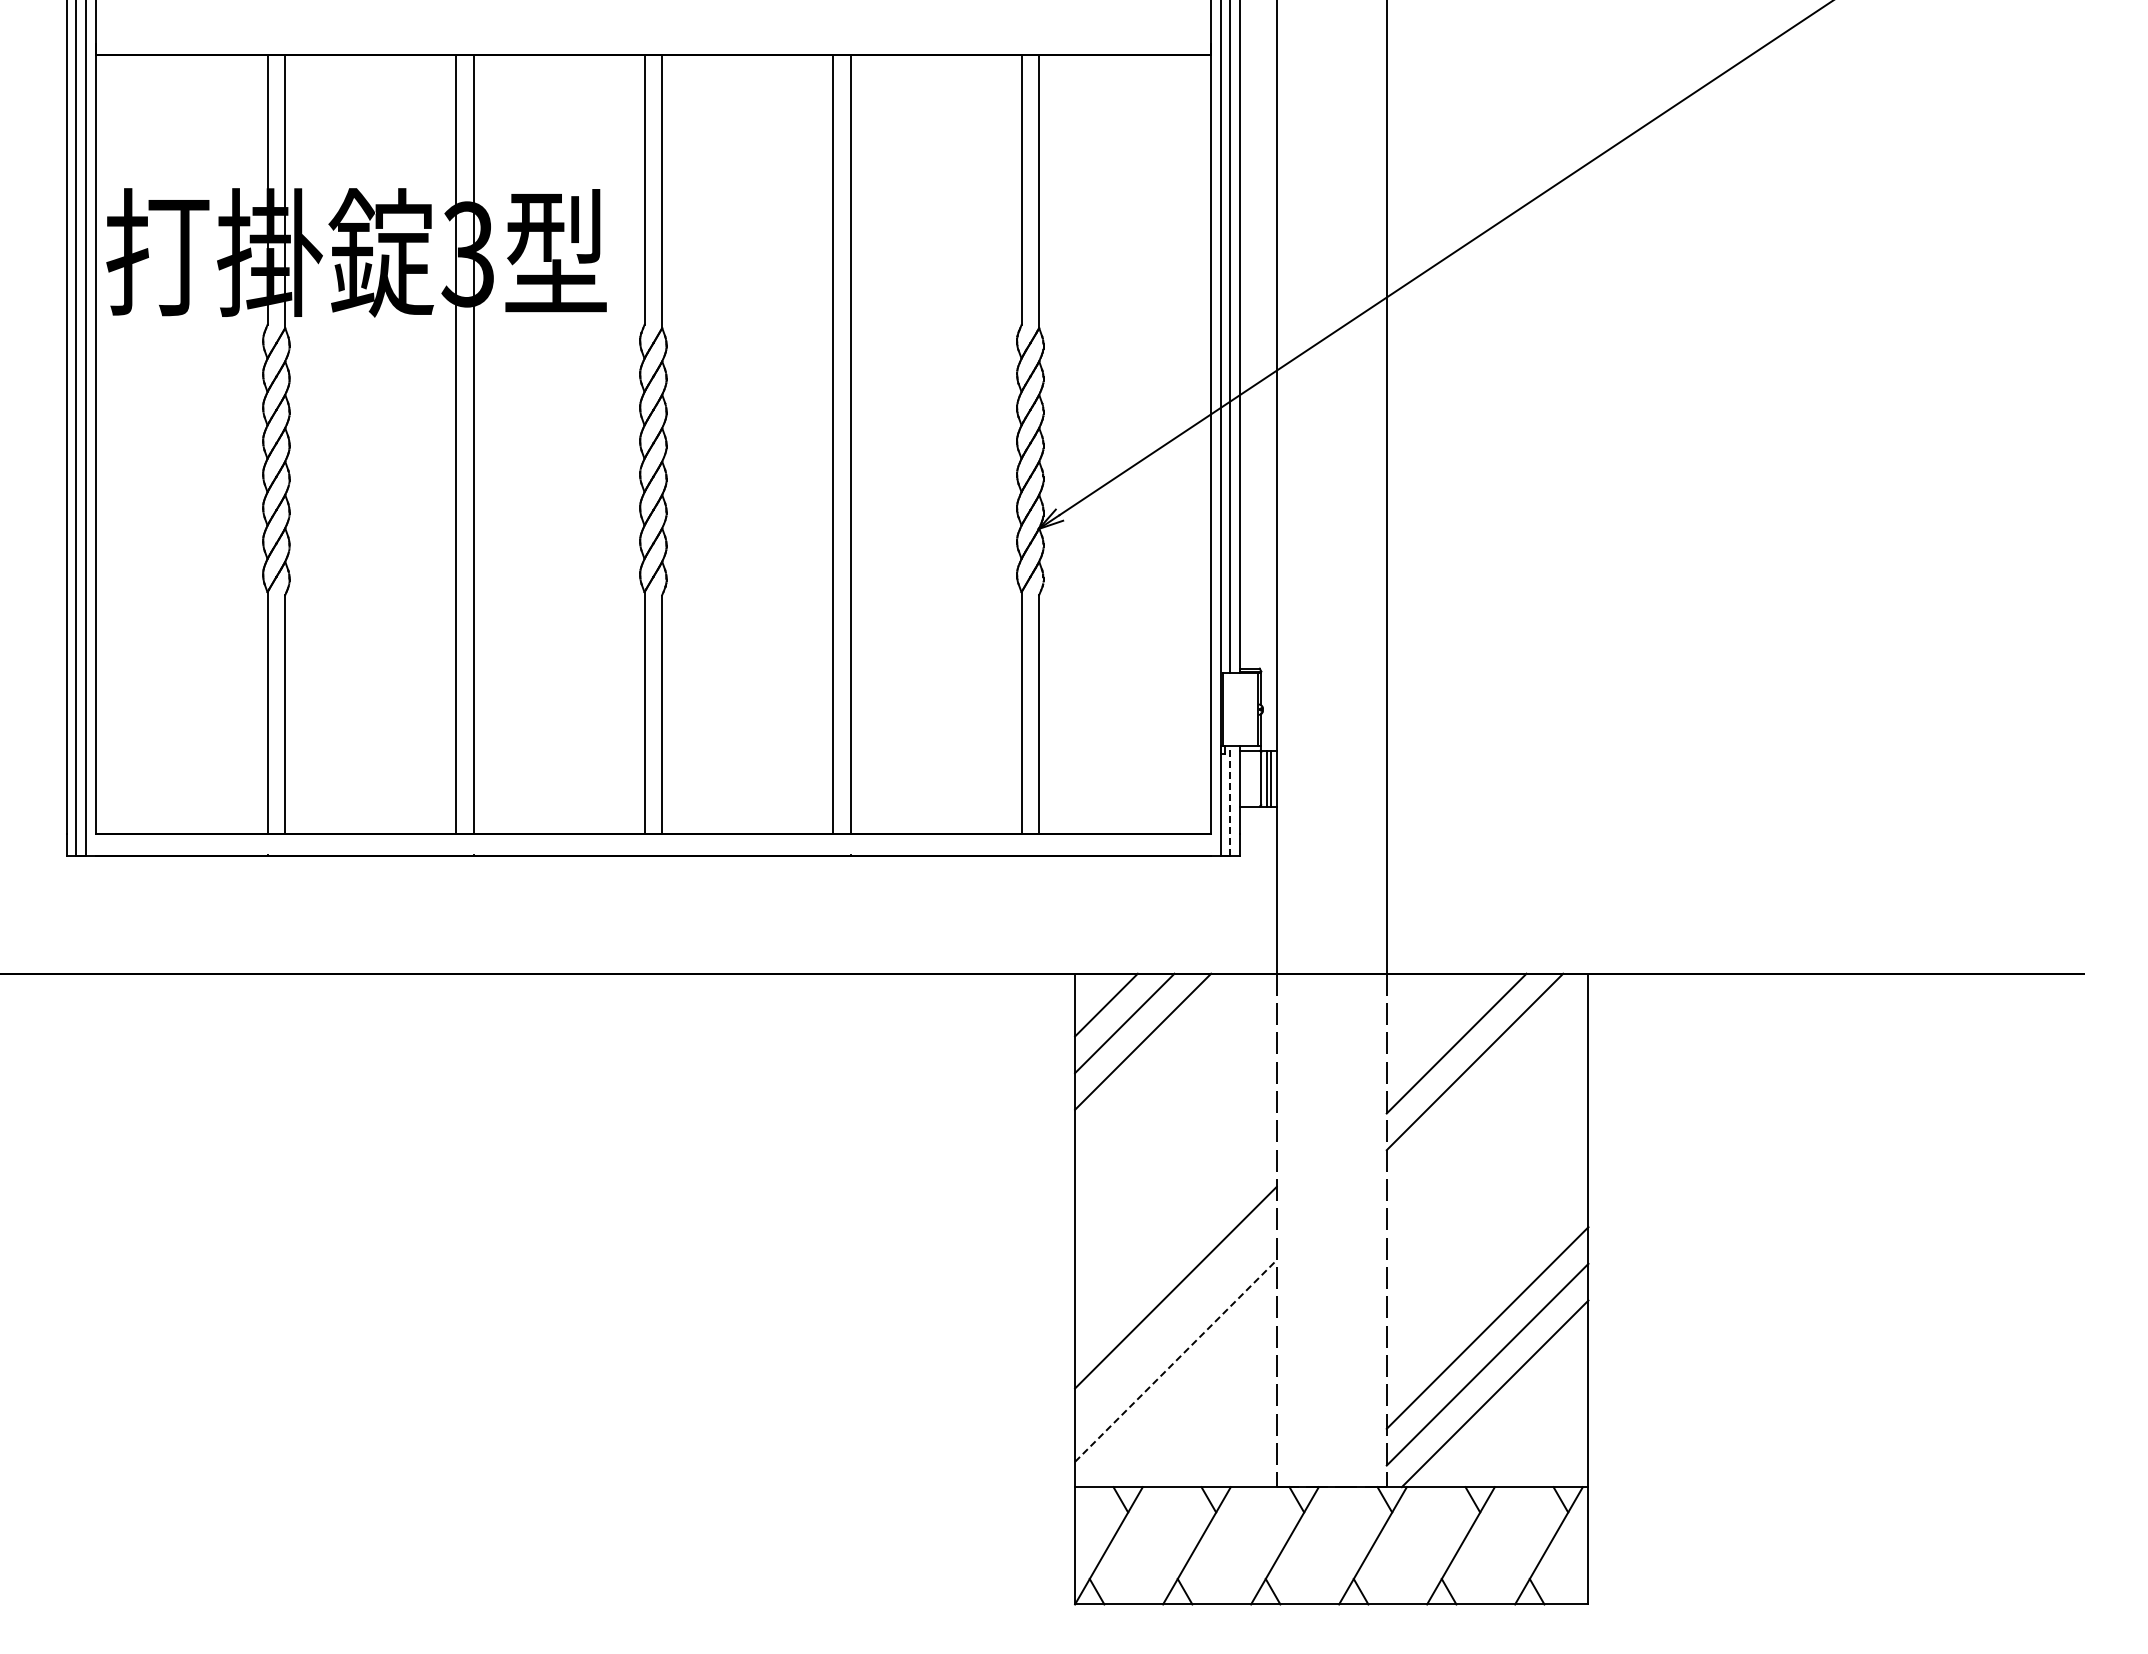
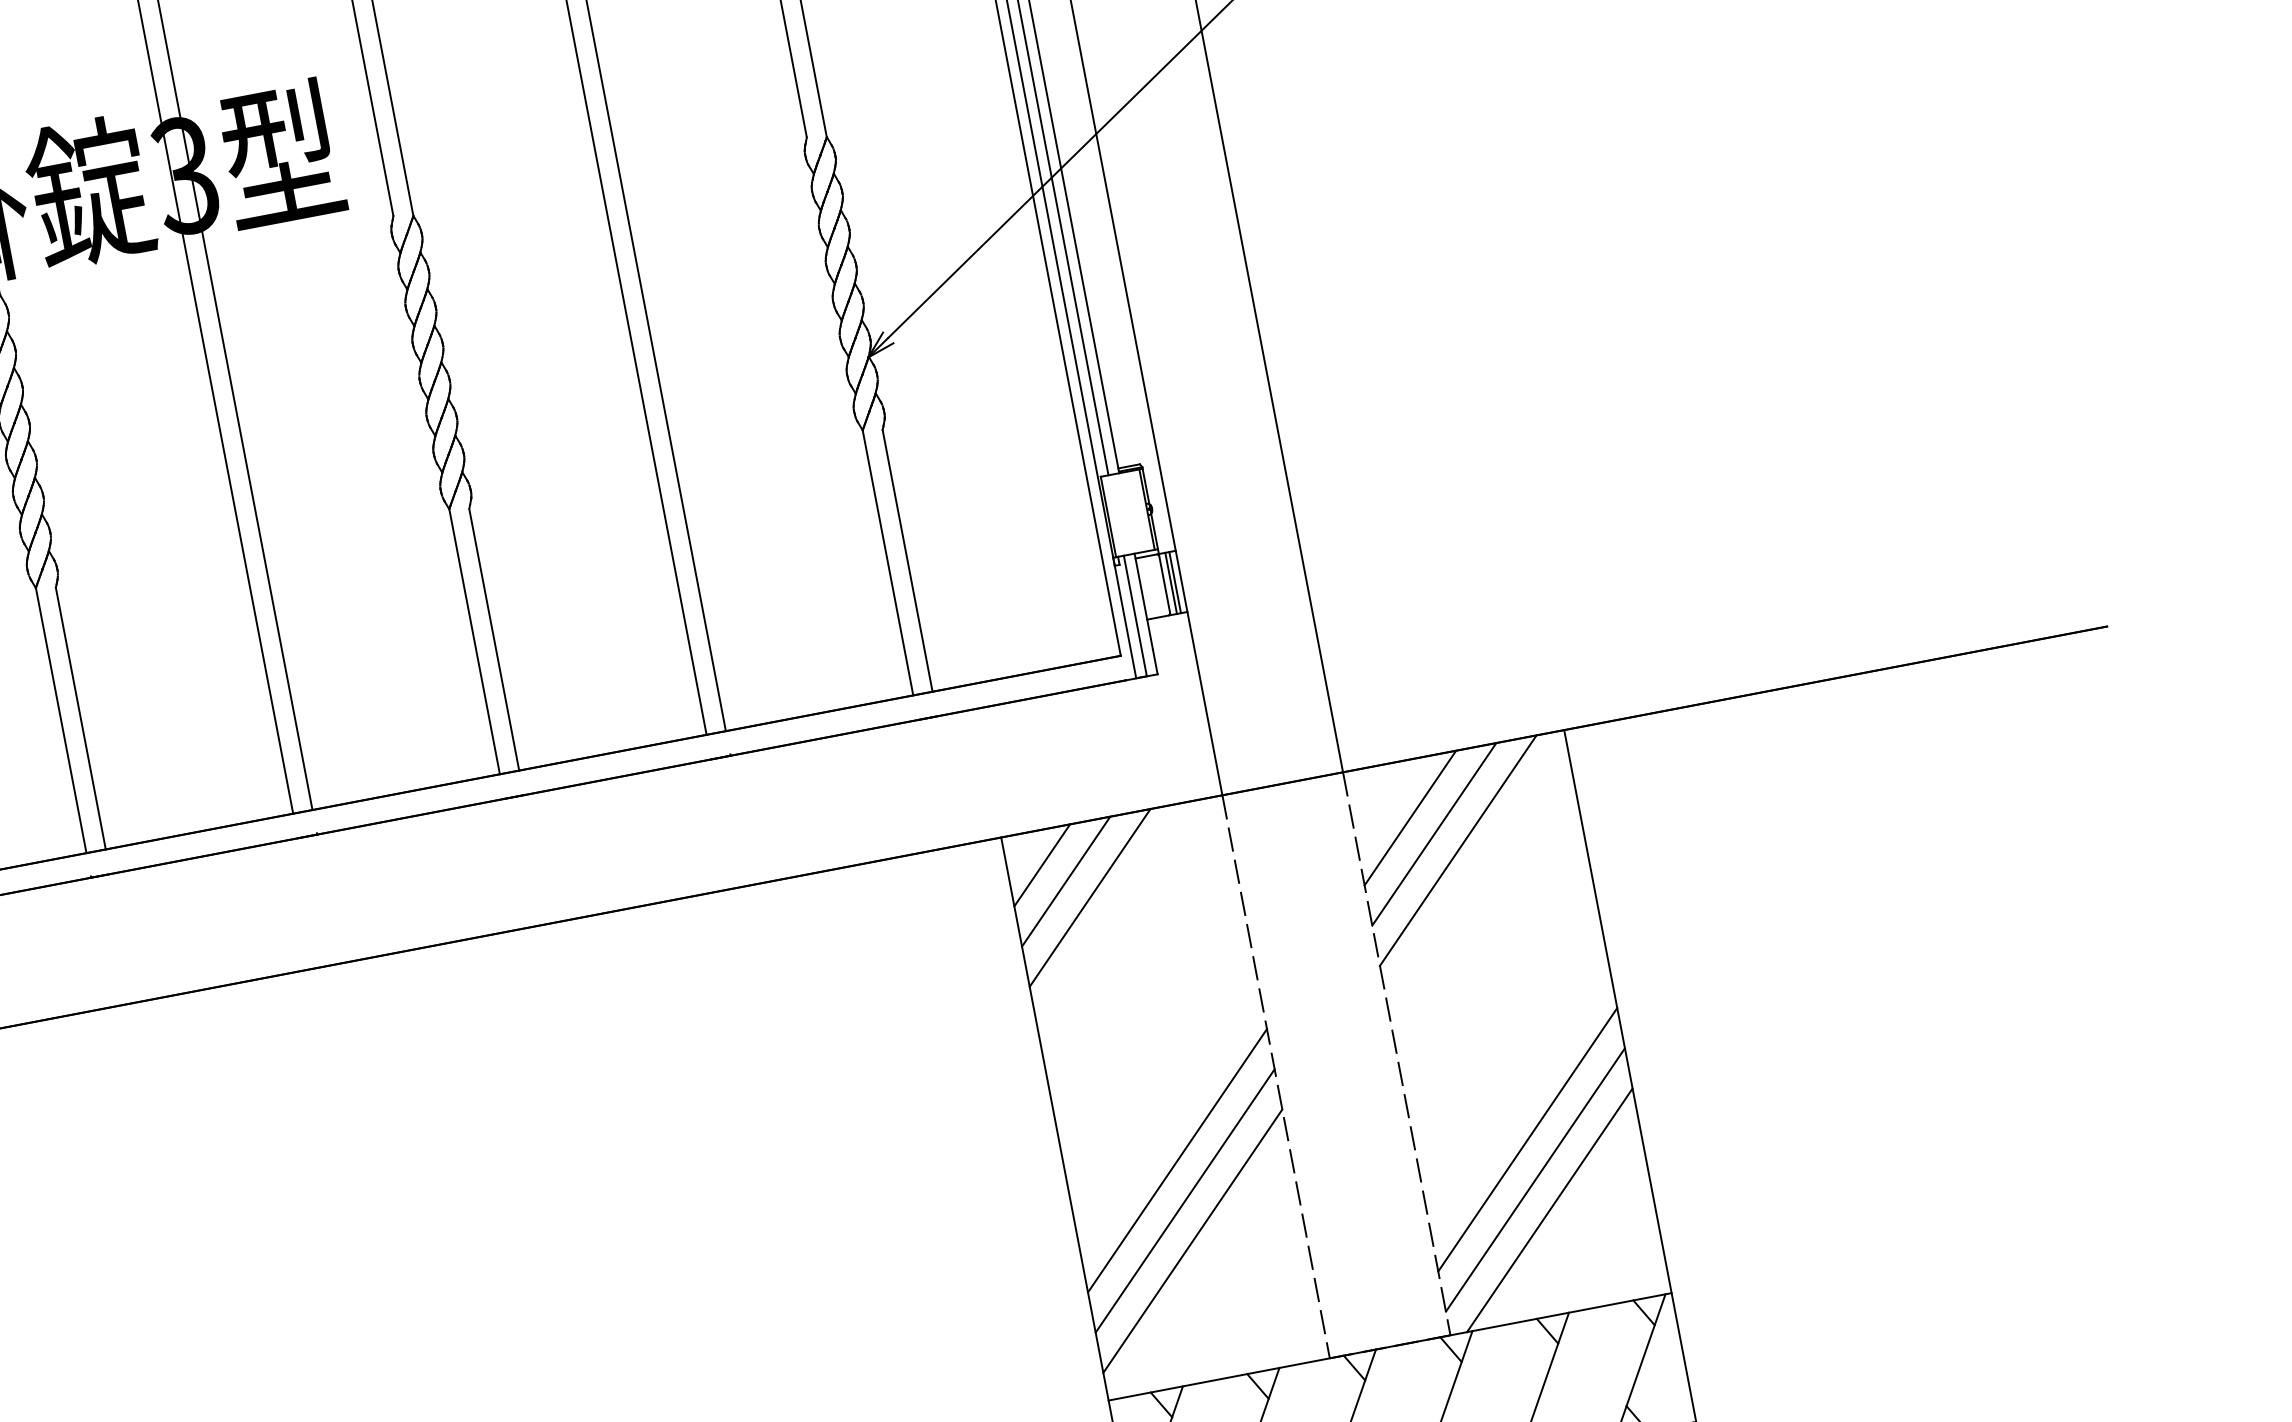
line: (1230, 801) -> (1135, 616), dashed -> solid
line: (1437, 1024) -> (1409, 817), added
line: (1175, 1324) -> (1184, 1201), added
line: (1175, 1361) -> (1192, 1241), dashed -> solid

